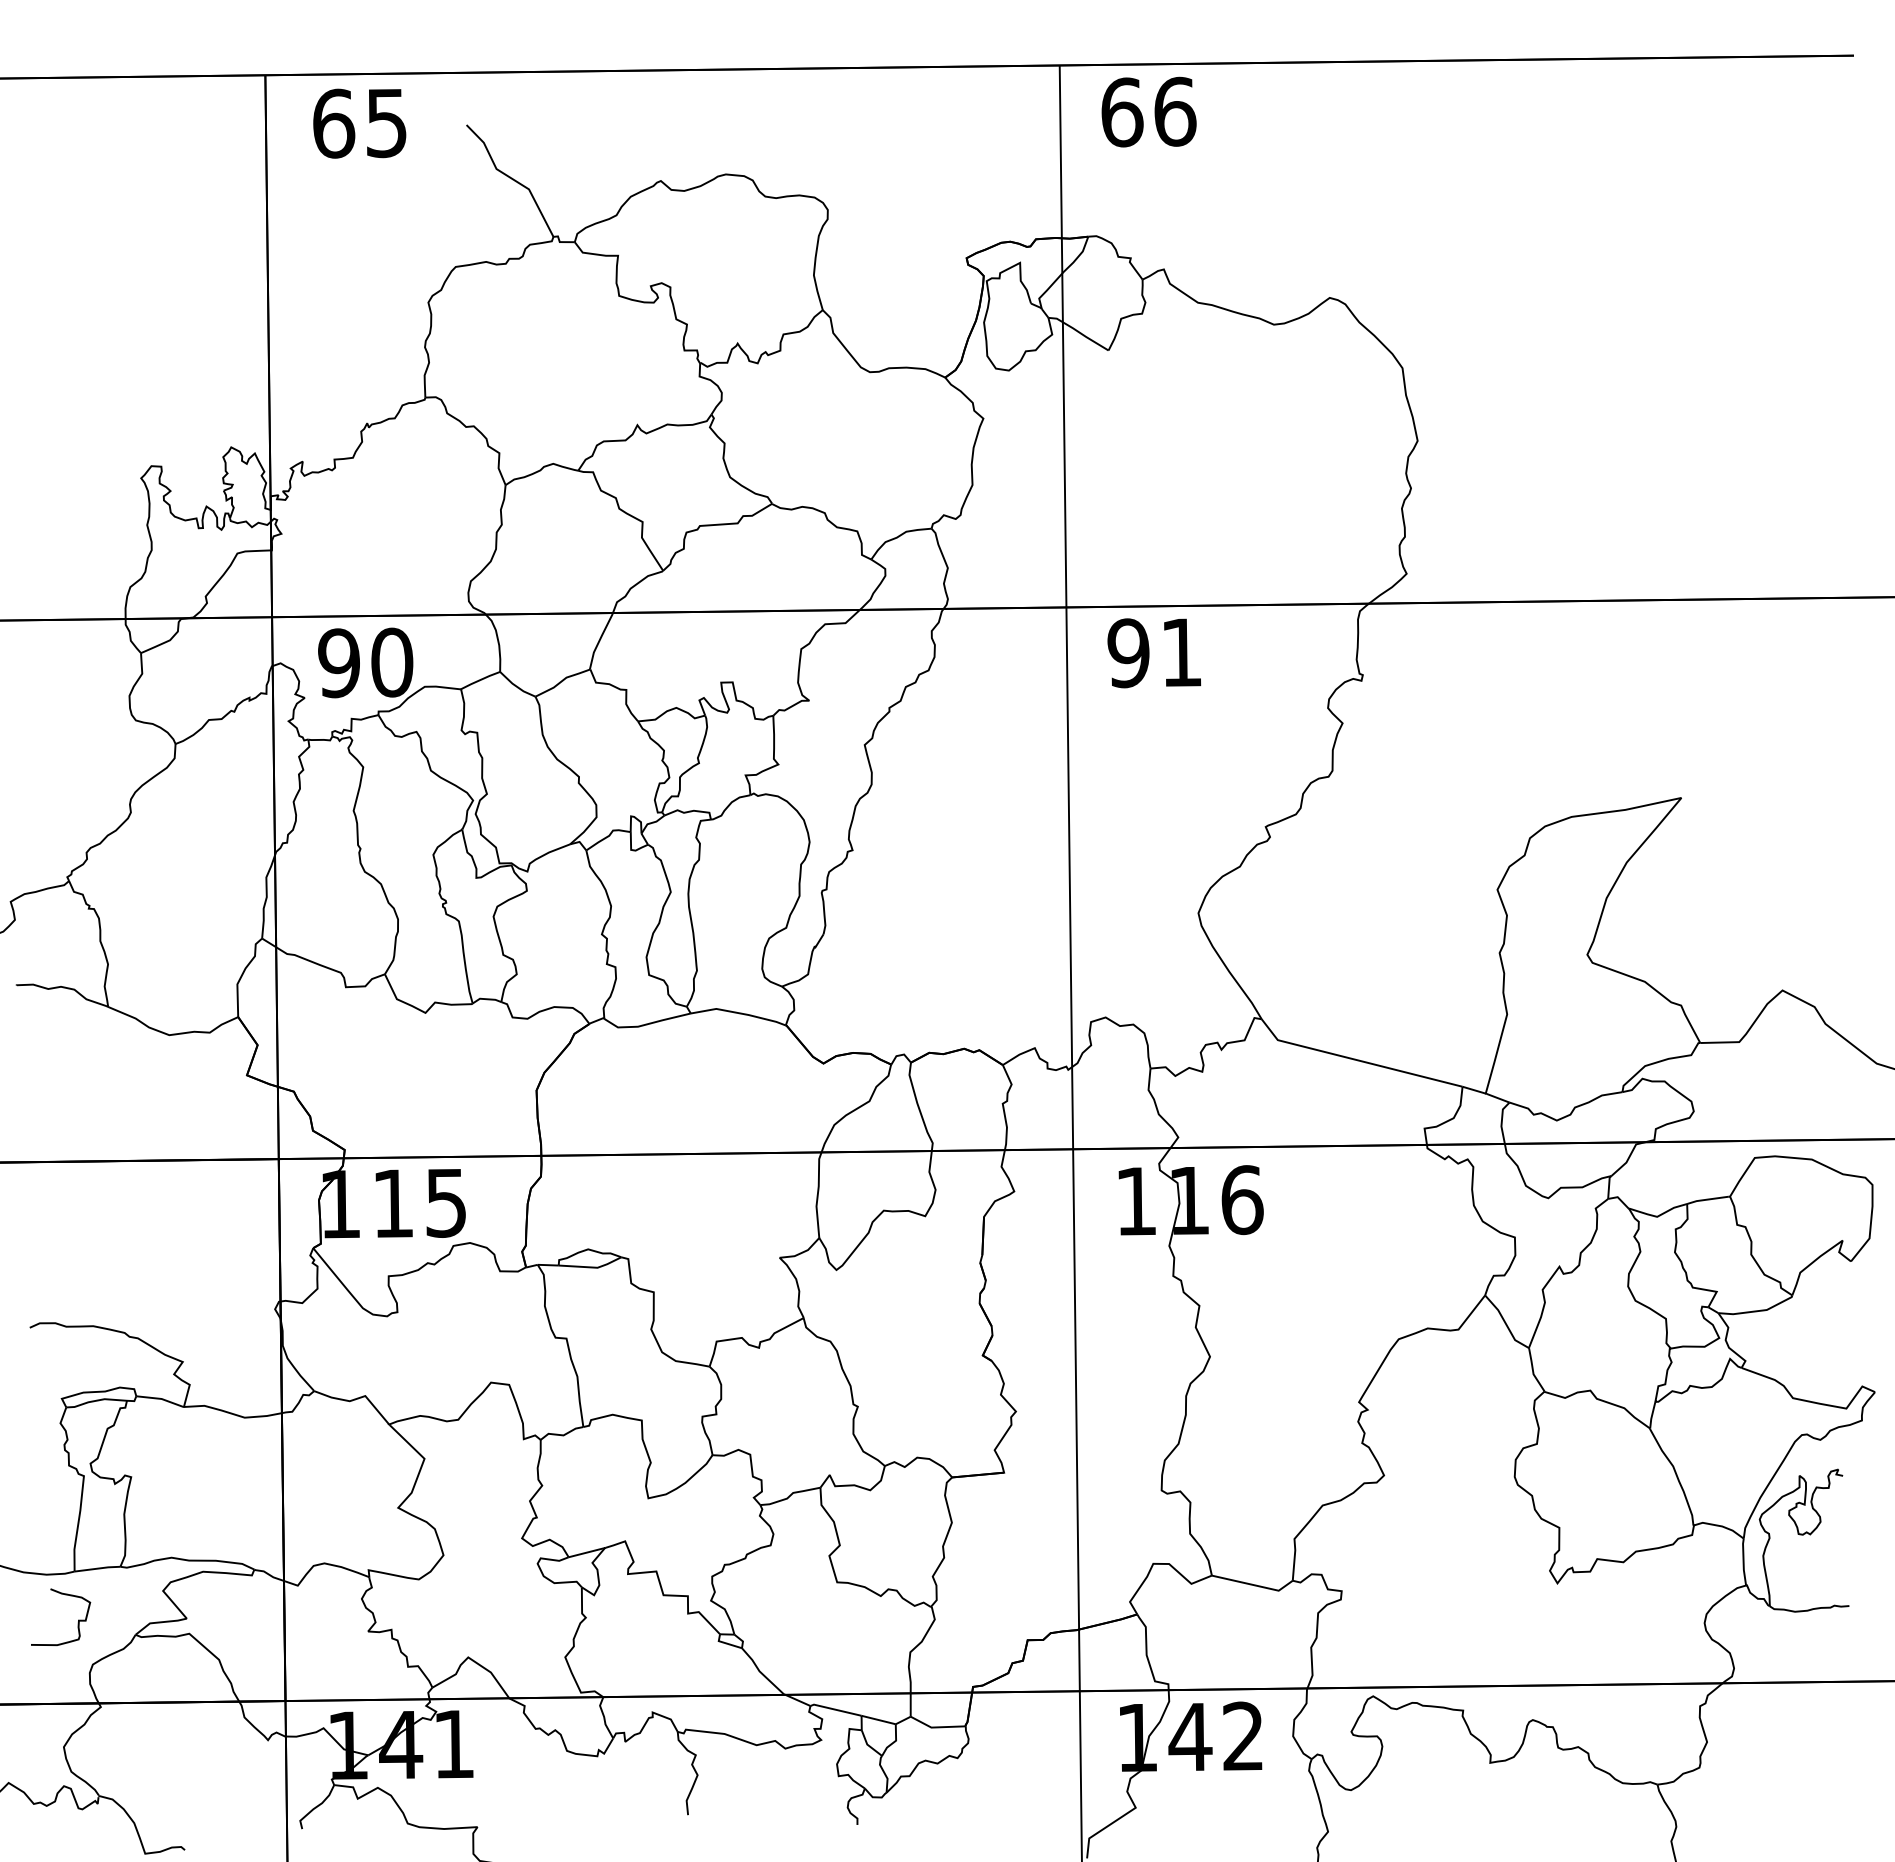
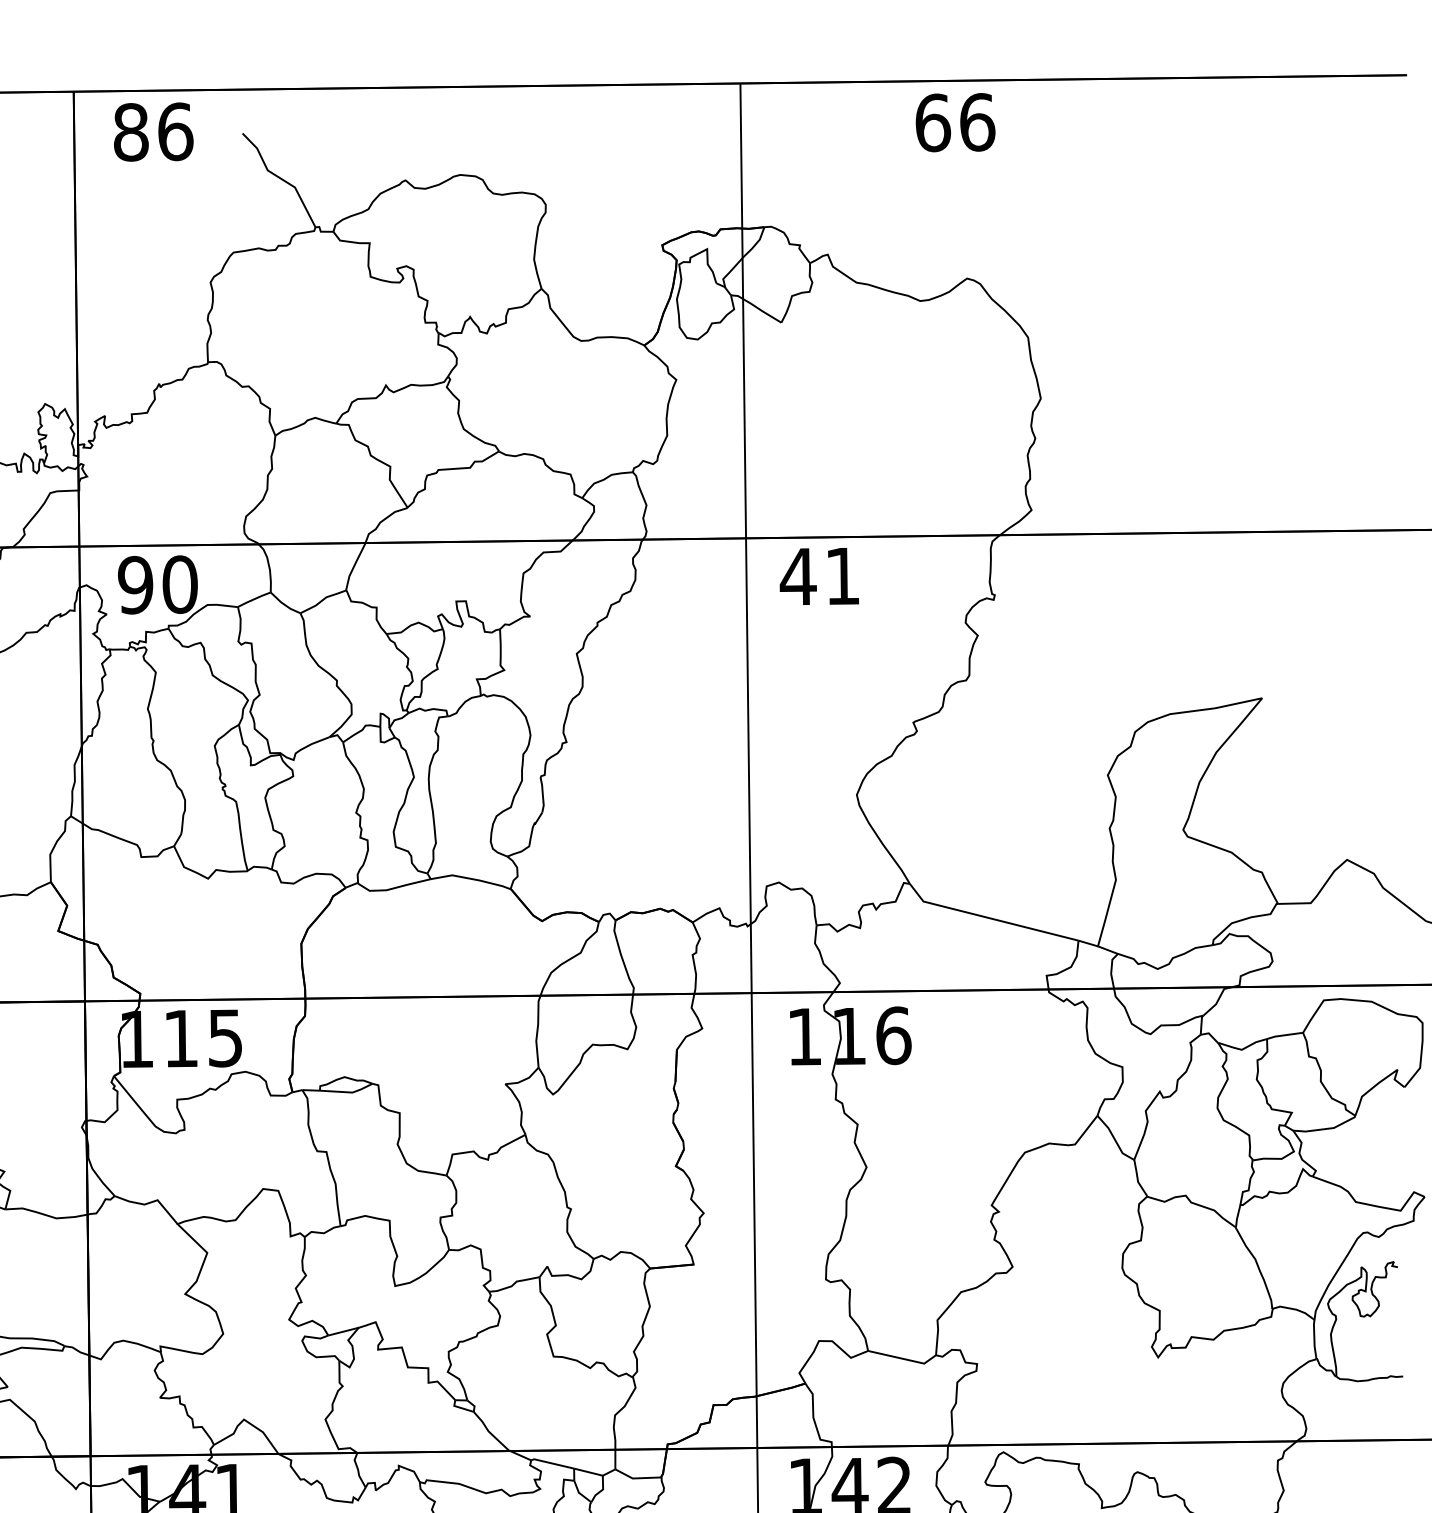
text: (1148, 111) -> (955, 122), moved
text: (360, 123) -> (153, 132), 65 -> 86
text: (1128, 653) -> (798, 577), 91 -> 41

